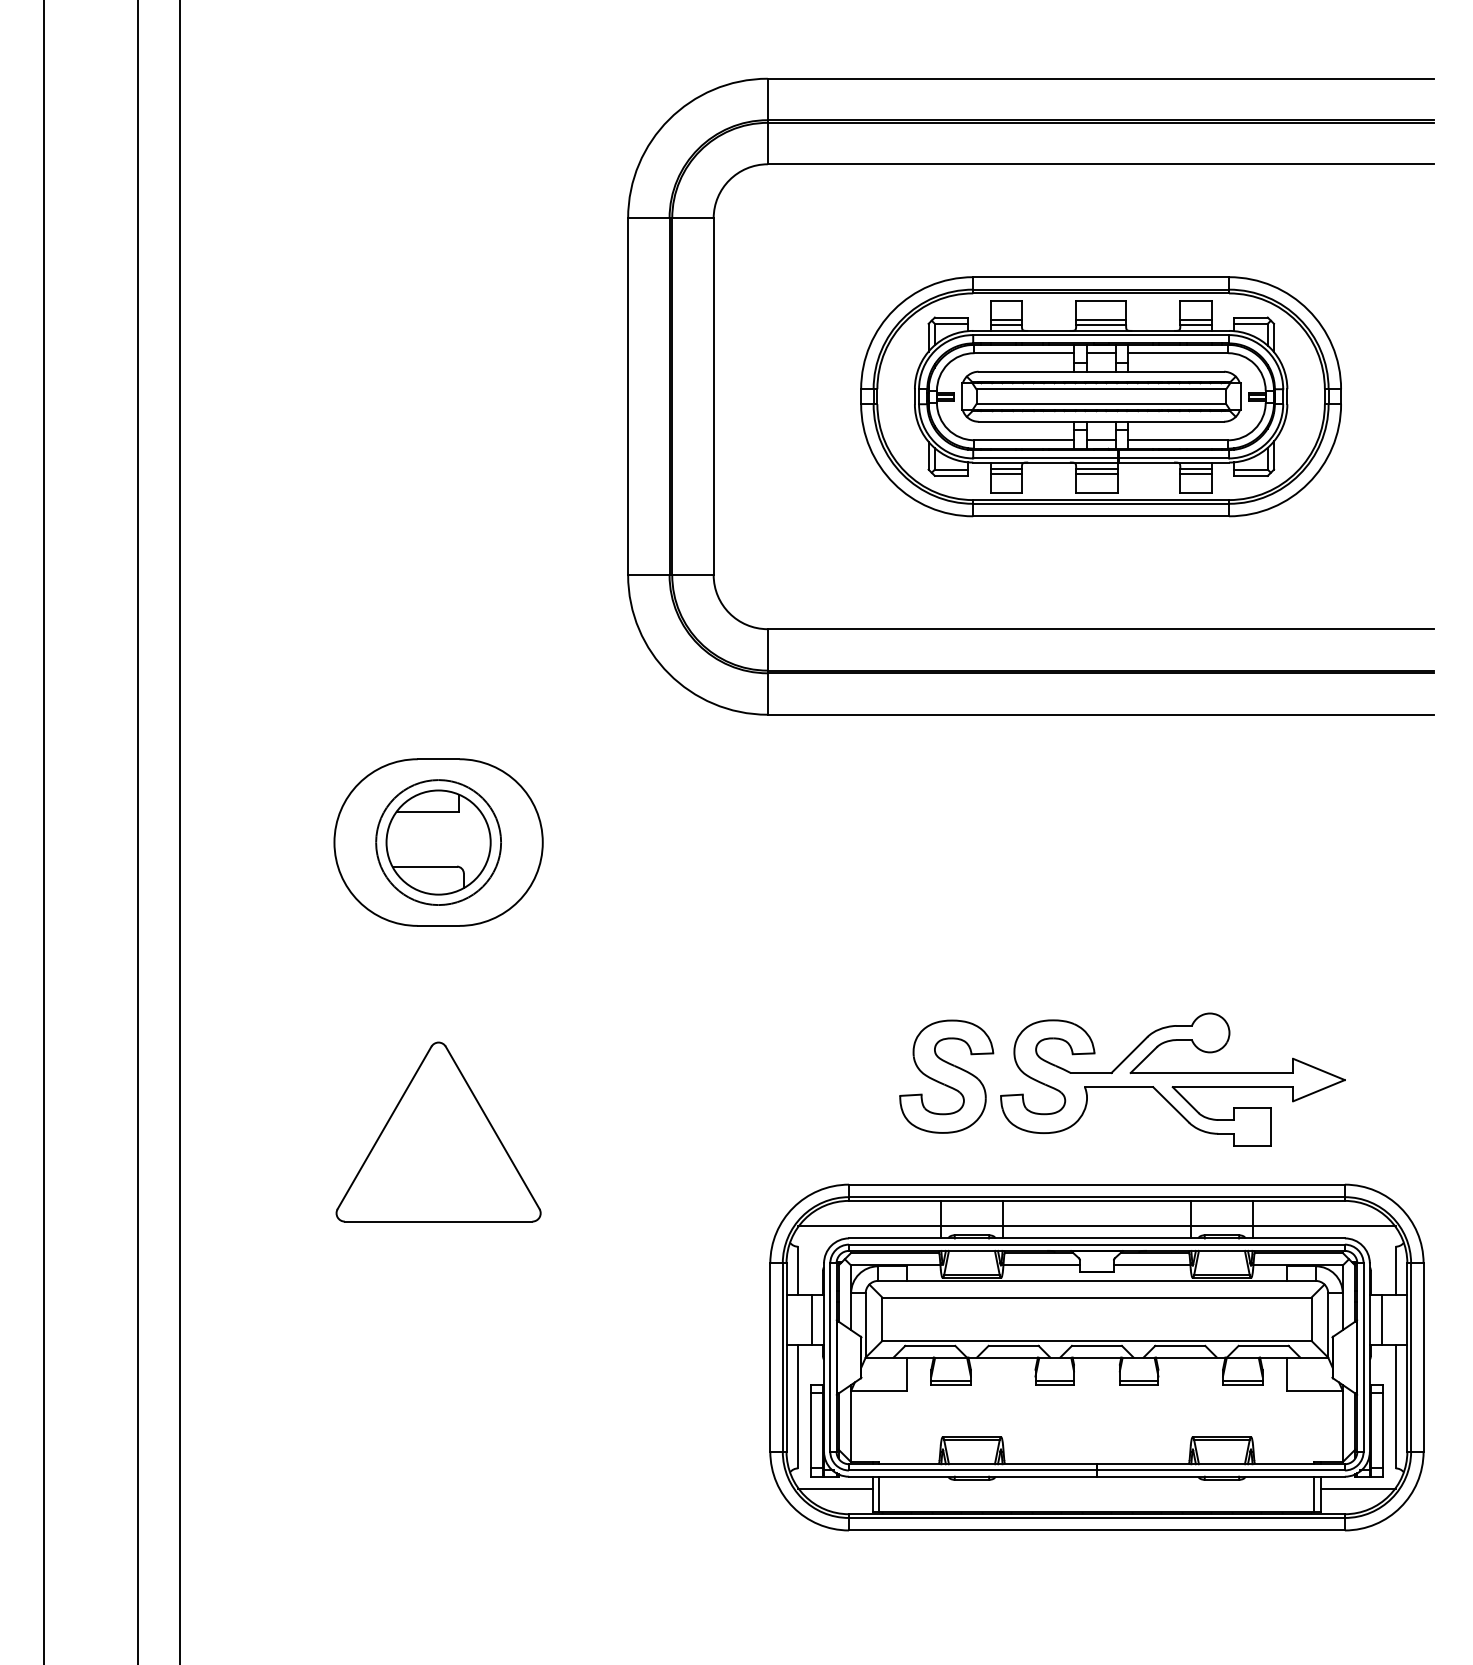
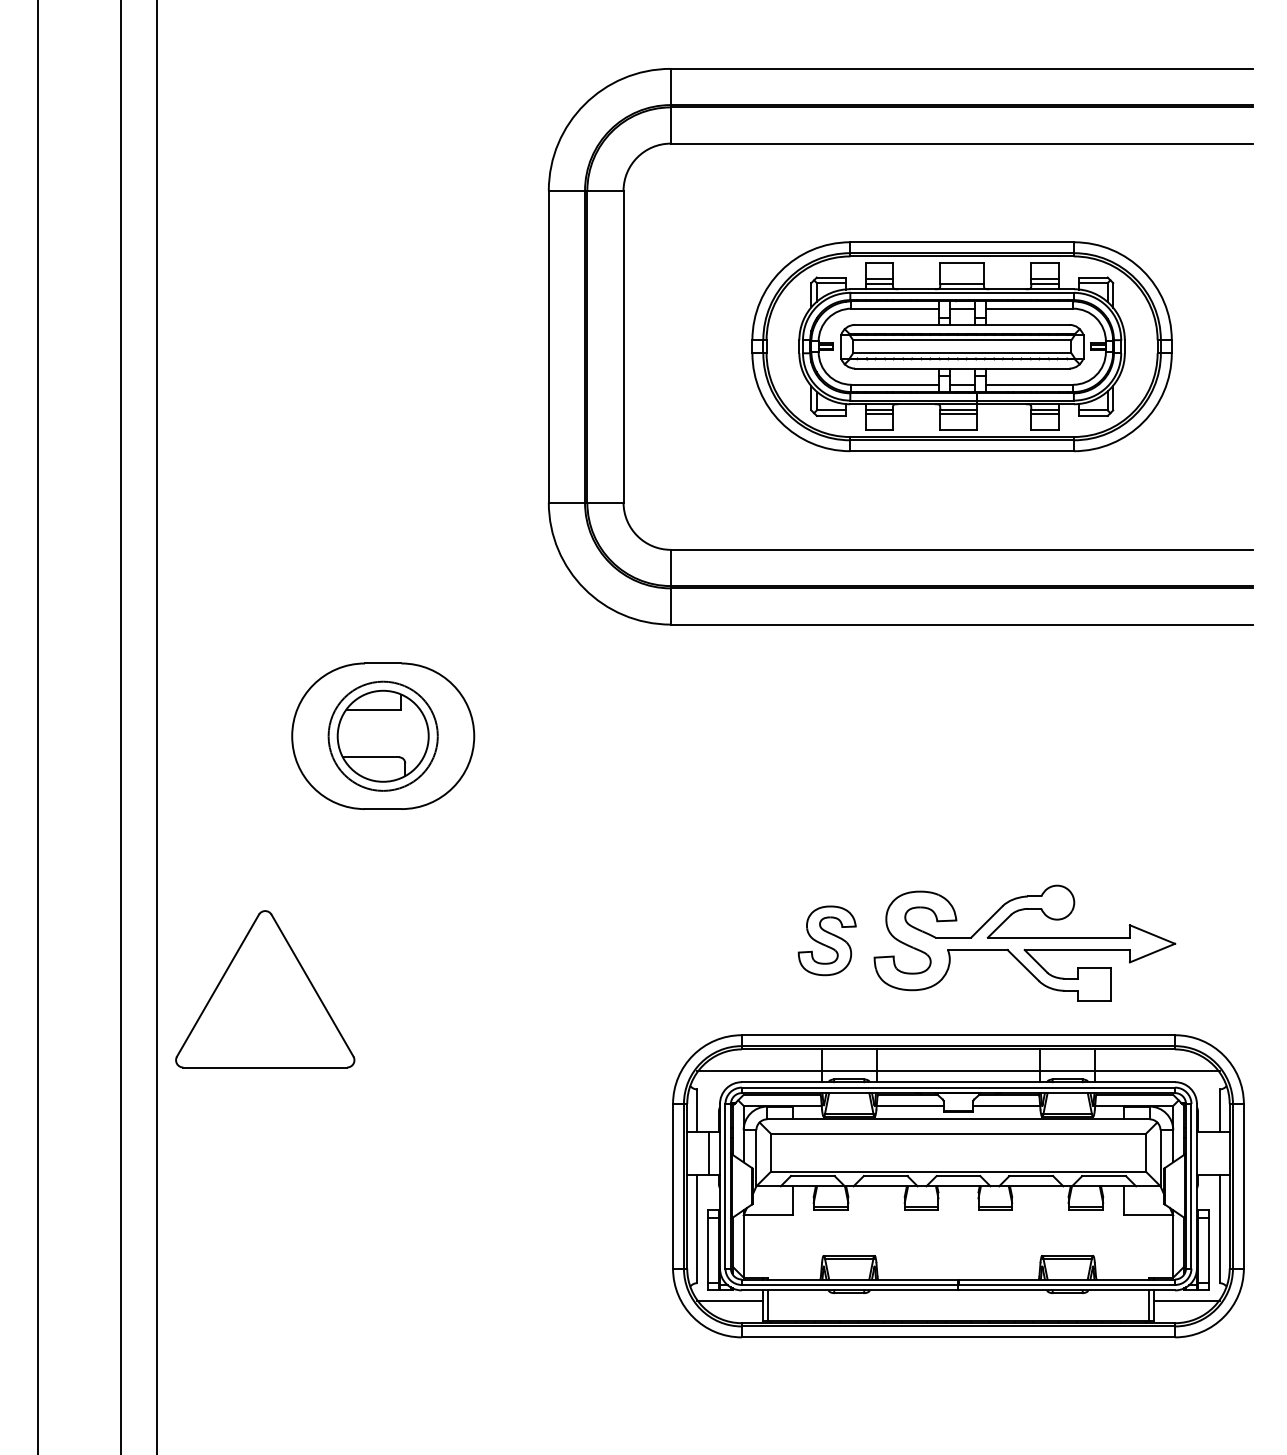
line: (1101, 319) -> (962, 279), removed
part: (946, 1076) -> (826, 940), size x0.7
part: (438, 1131) -> (265, 988), moved
line: (1382, 1320) -> (1207, 1153), removed

